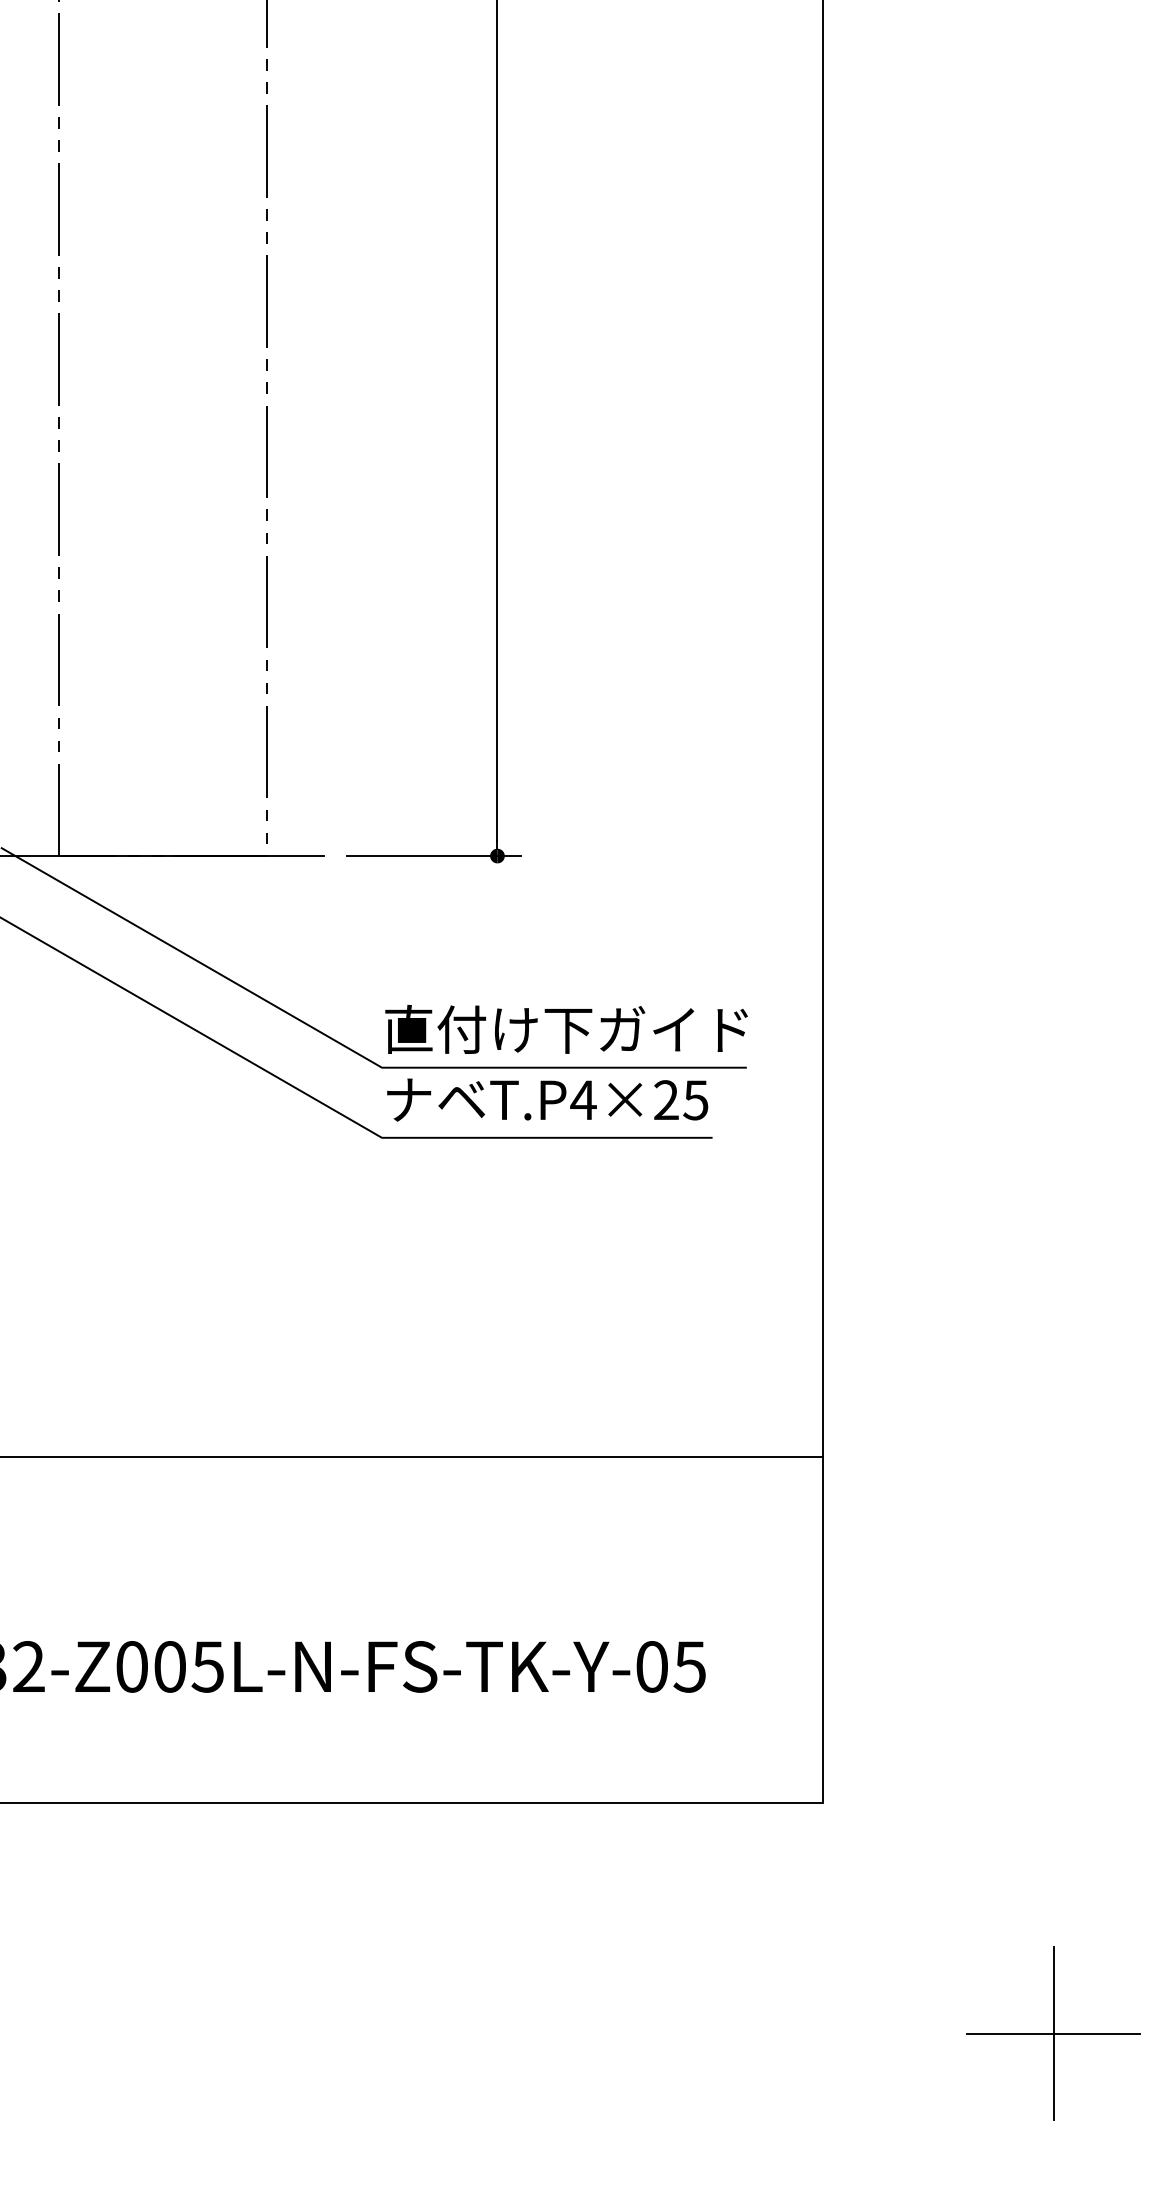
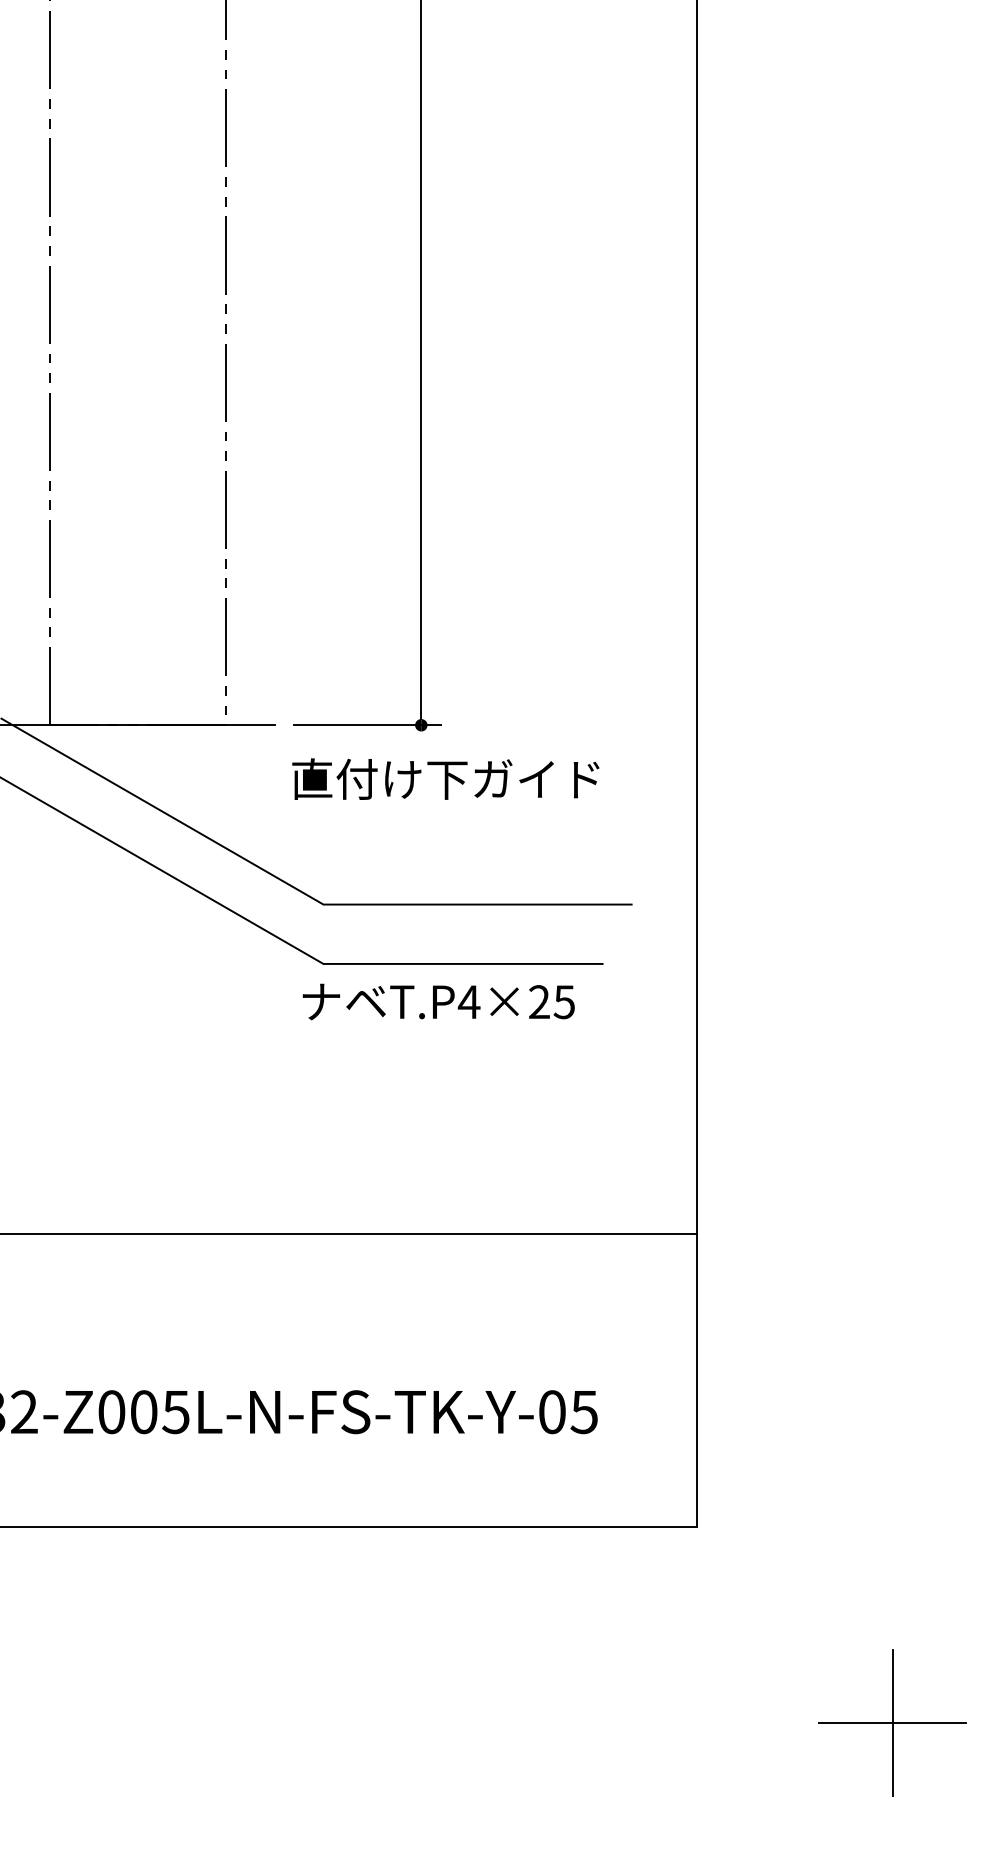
text: (566, 1028) -> (445, 778), moved
text: (547, 1099) -> (438, 1001), moved

